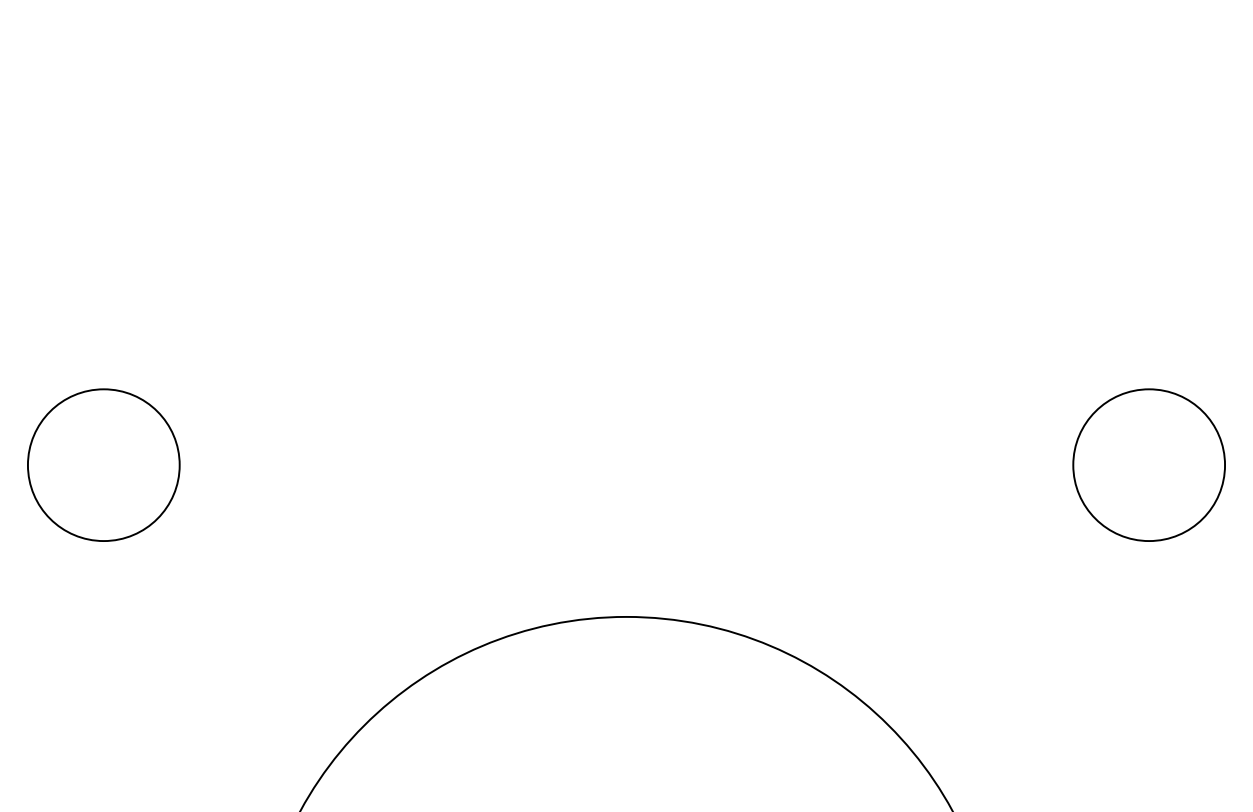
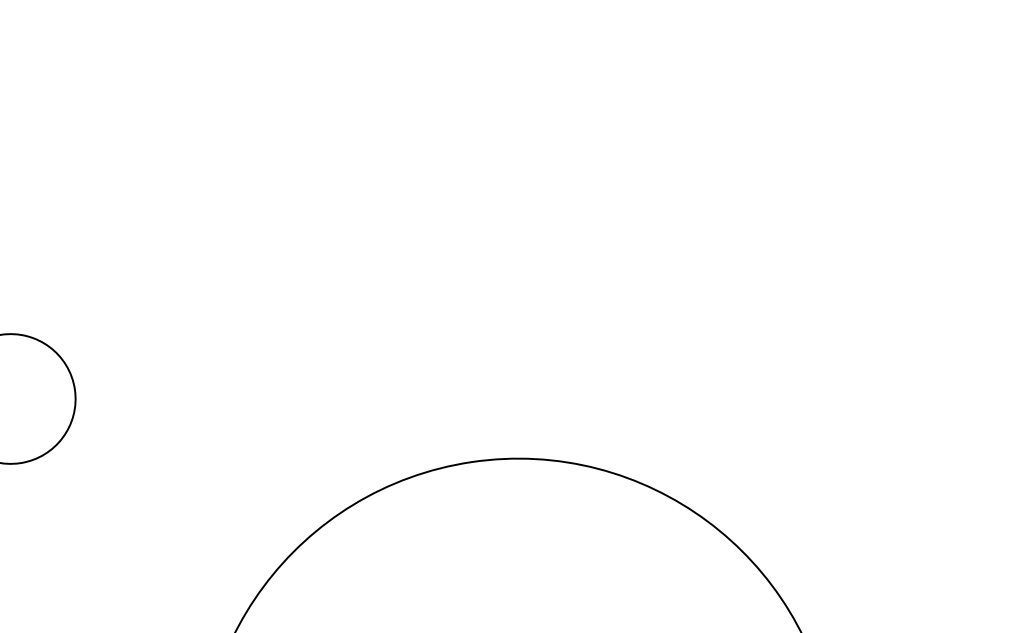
circle: (1148, 464) -> (894, 267), removed

